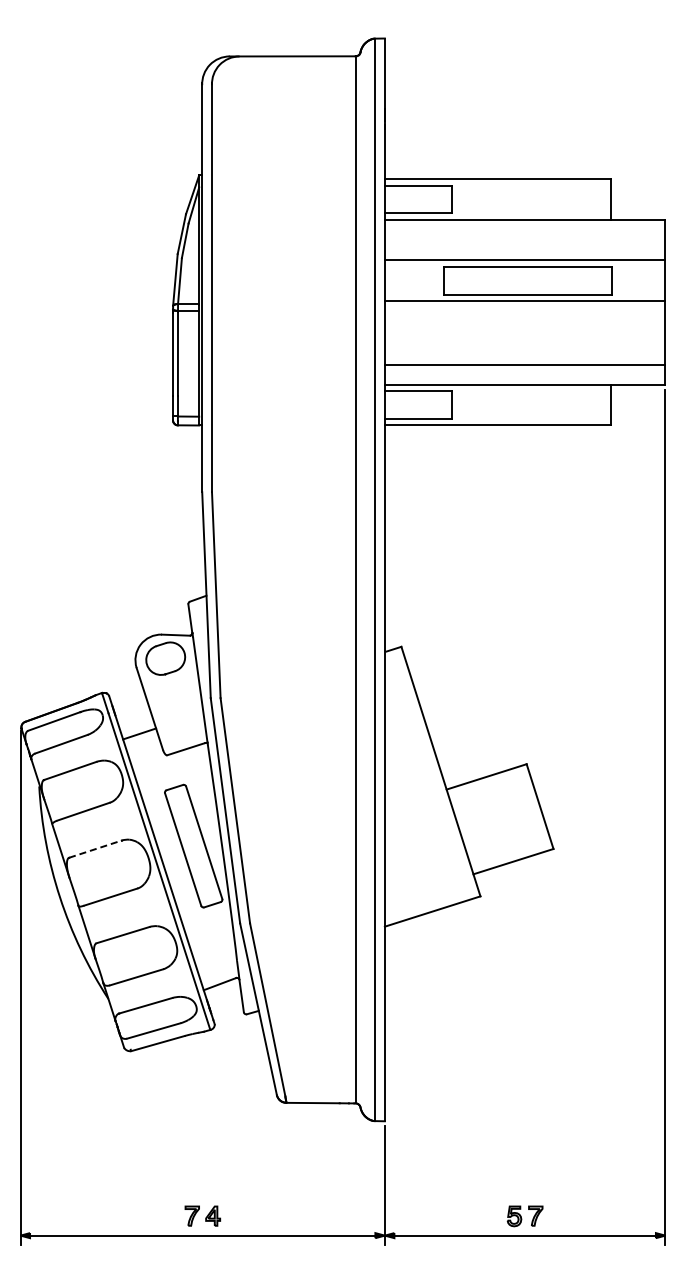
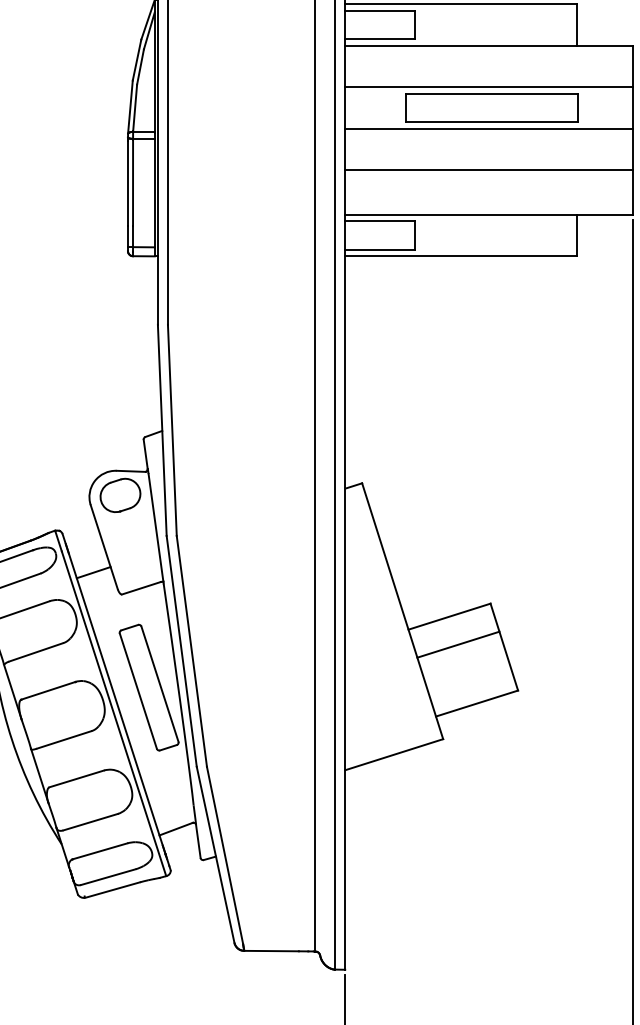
line: (524, 364) -> (488, 170), moved
line: (495, 803) -> (458, 643), added
line: (95, 849) -> (48, 691), dashed -> solid

